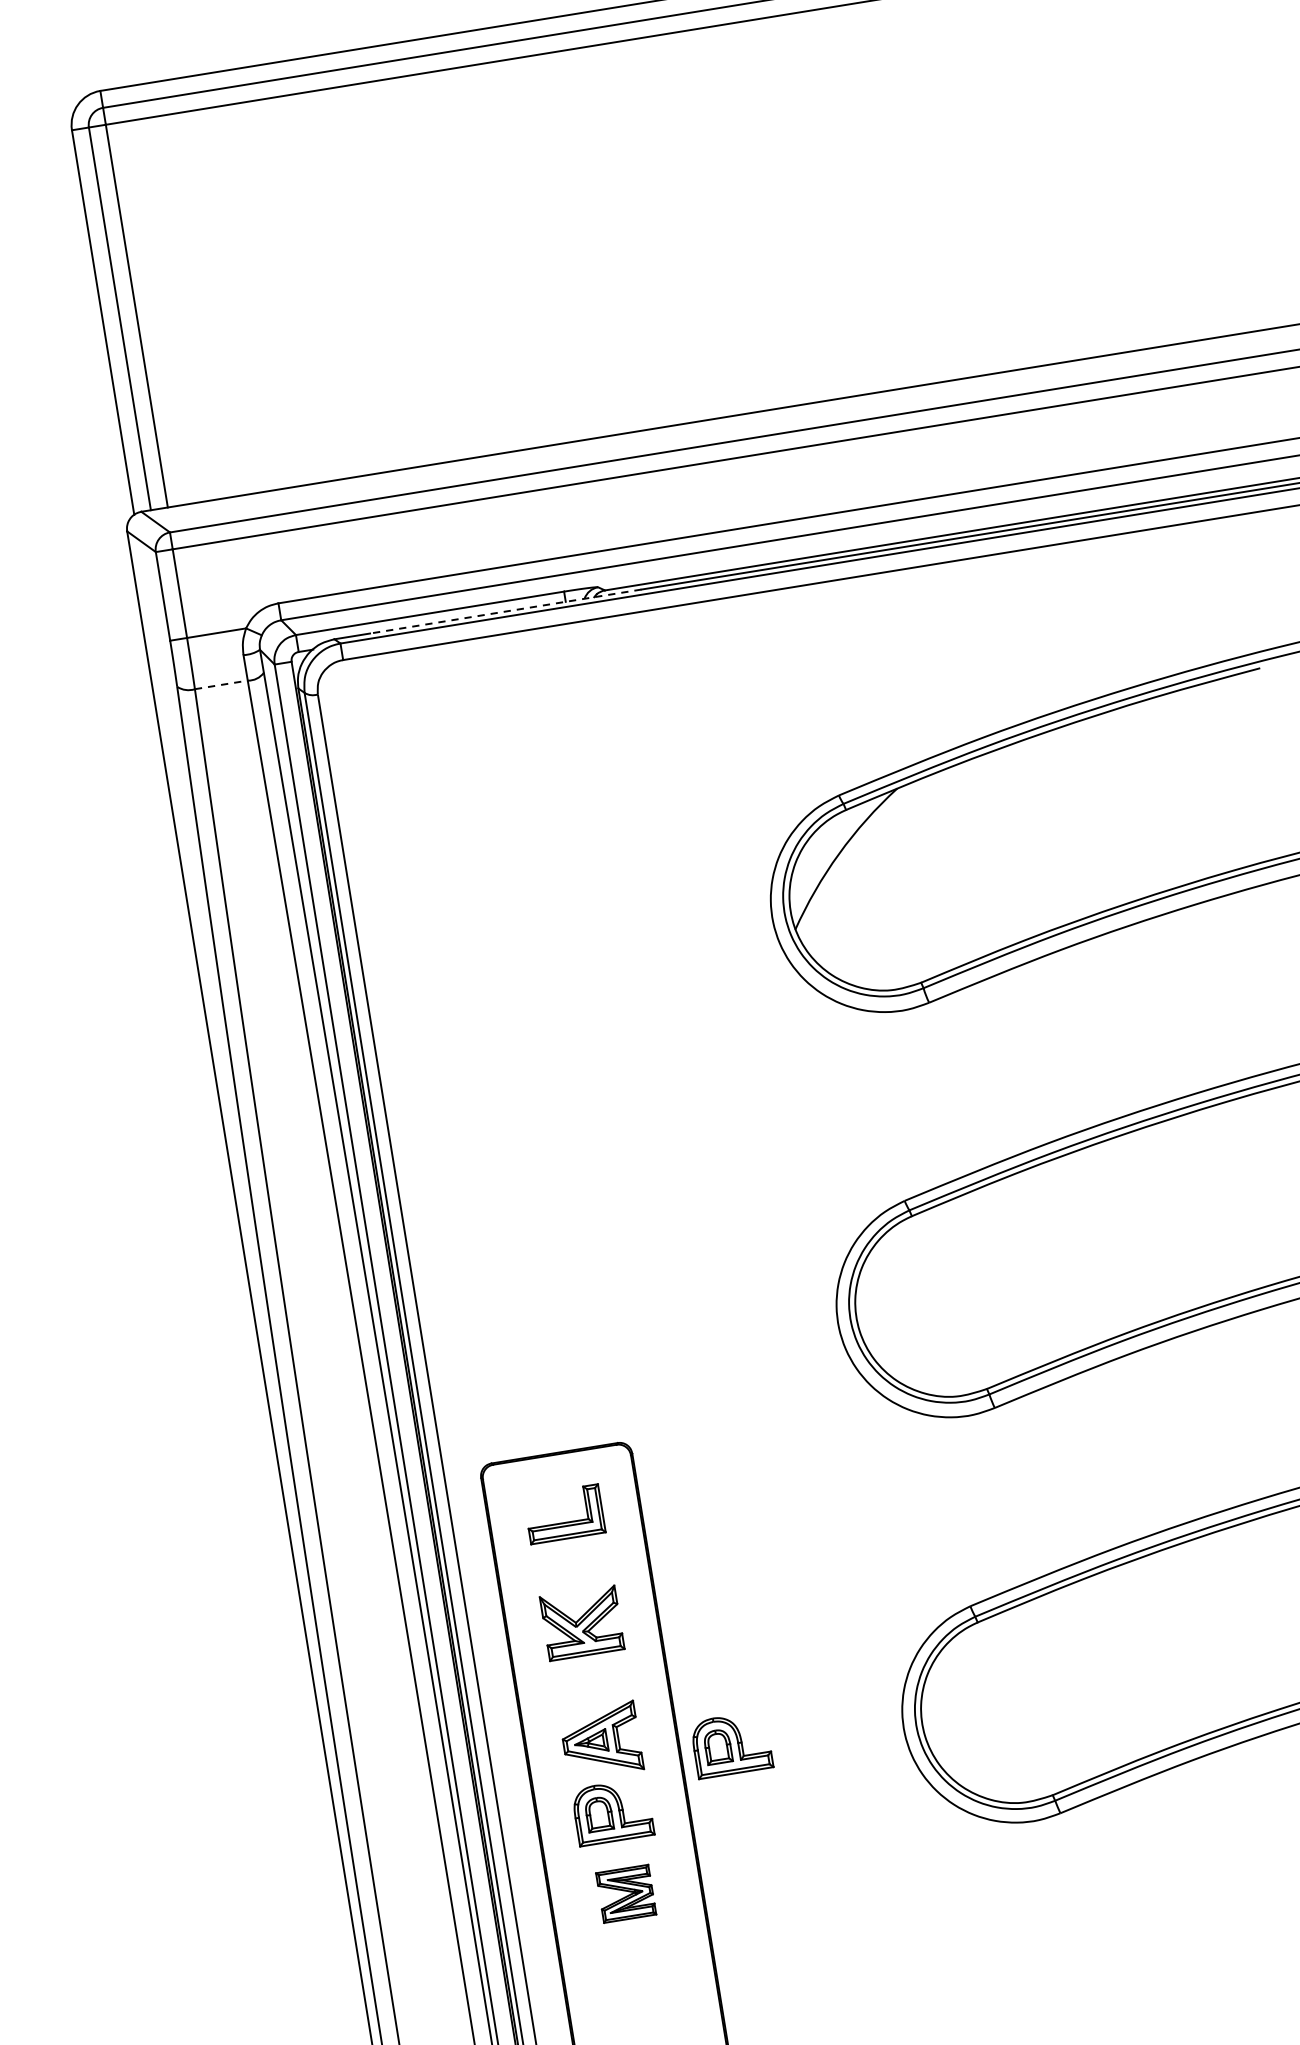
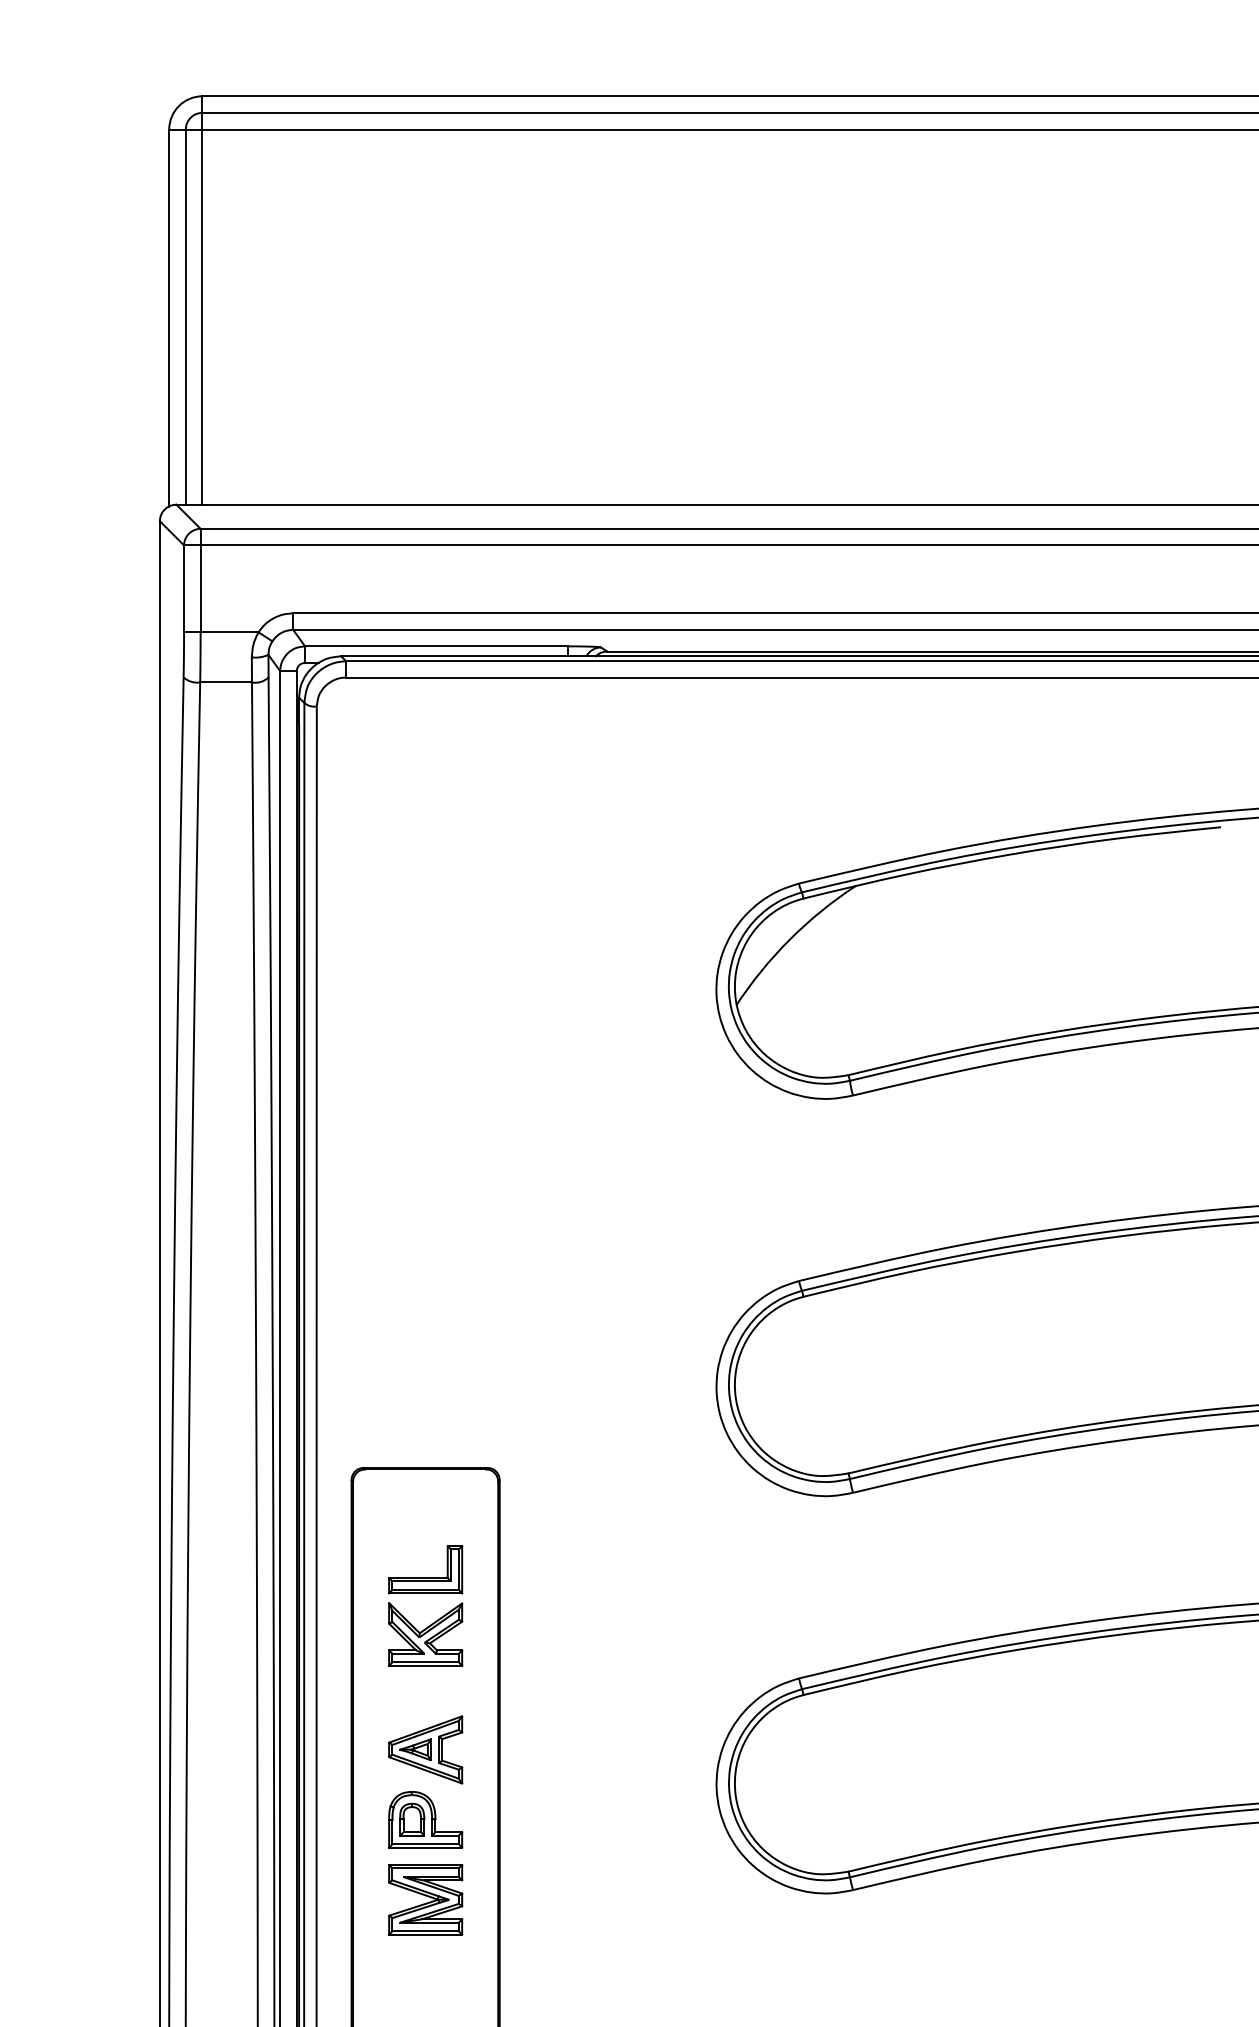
line: (505, 611) -> (508, 656), dashed -> solid
line: (221, 684) -> (226, 682), dashed -> solid
part: (565, 1522) -> (425, 1577), moved
part: (731, 1744) -> (549, 1773), removed
part: (625, 1893) -> (425, 1899), size x1.43

